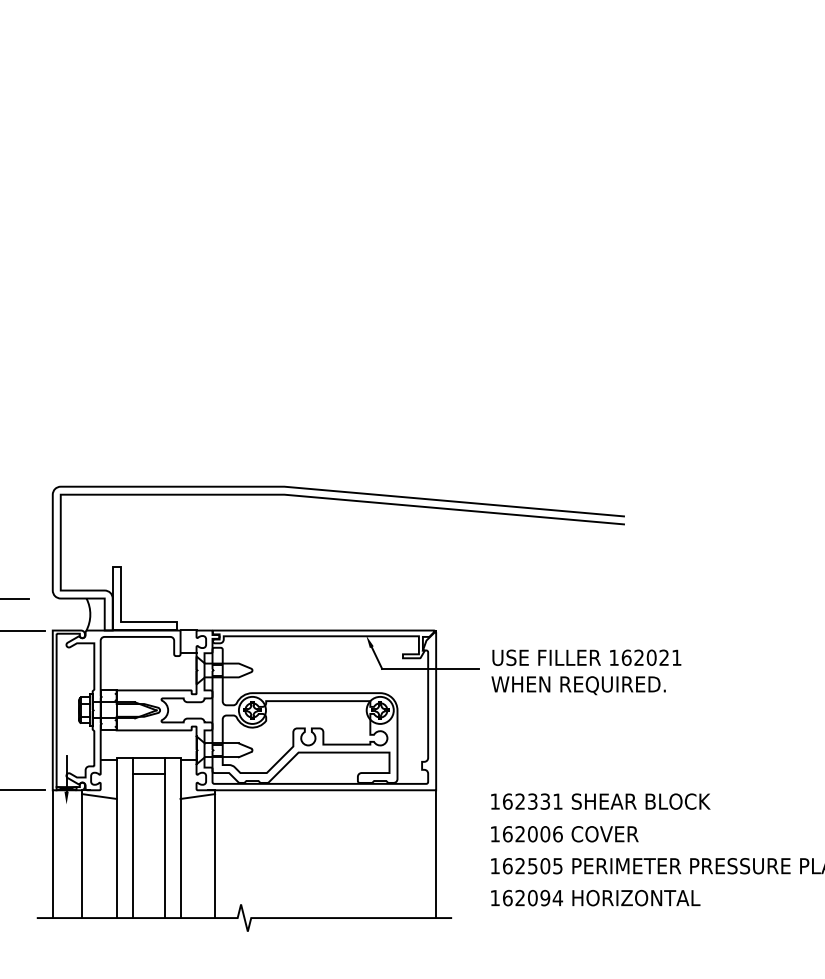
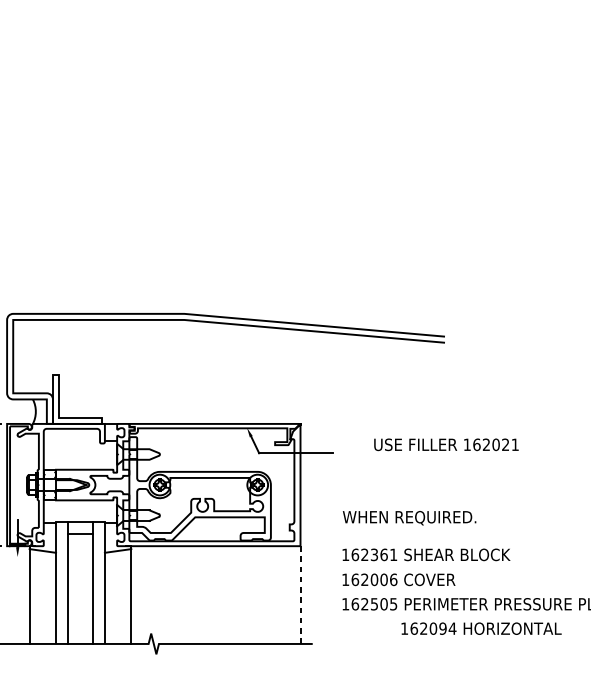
text: (586, 657) -> (446, 444), moved
text: (578, 685) -> (409, 518), moved
text: (545, 801) -> (384, 554), 162331 -> 162361
line: (52, 854) -> (6, 595), removed
line: (436, 854) -> (300, 595), solid -> dashed
text: (595, 898) -> (481, 629), moved

